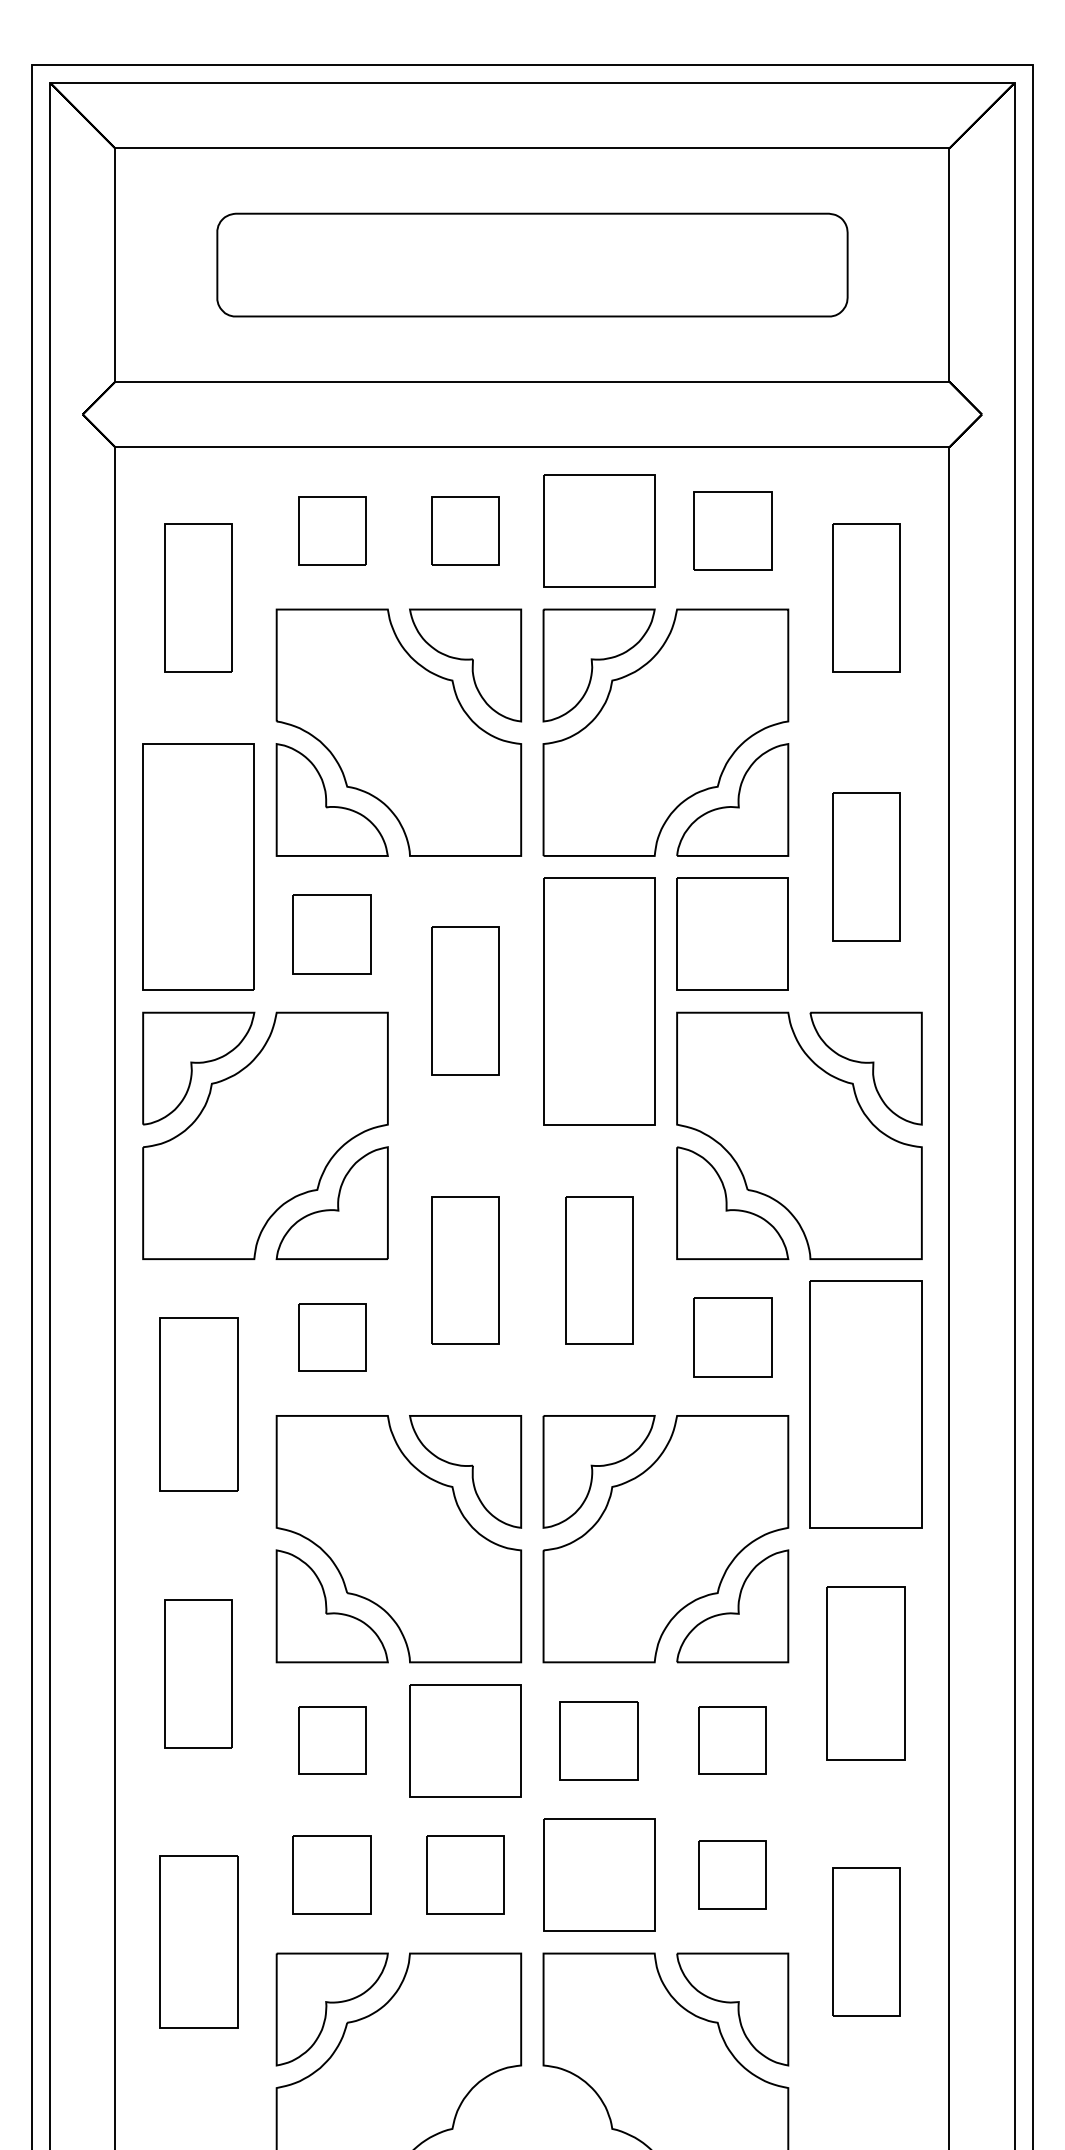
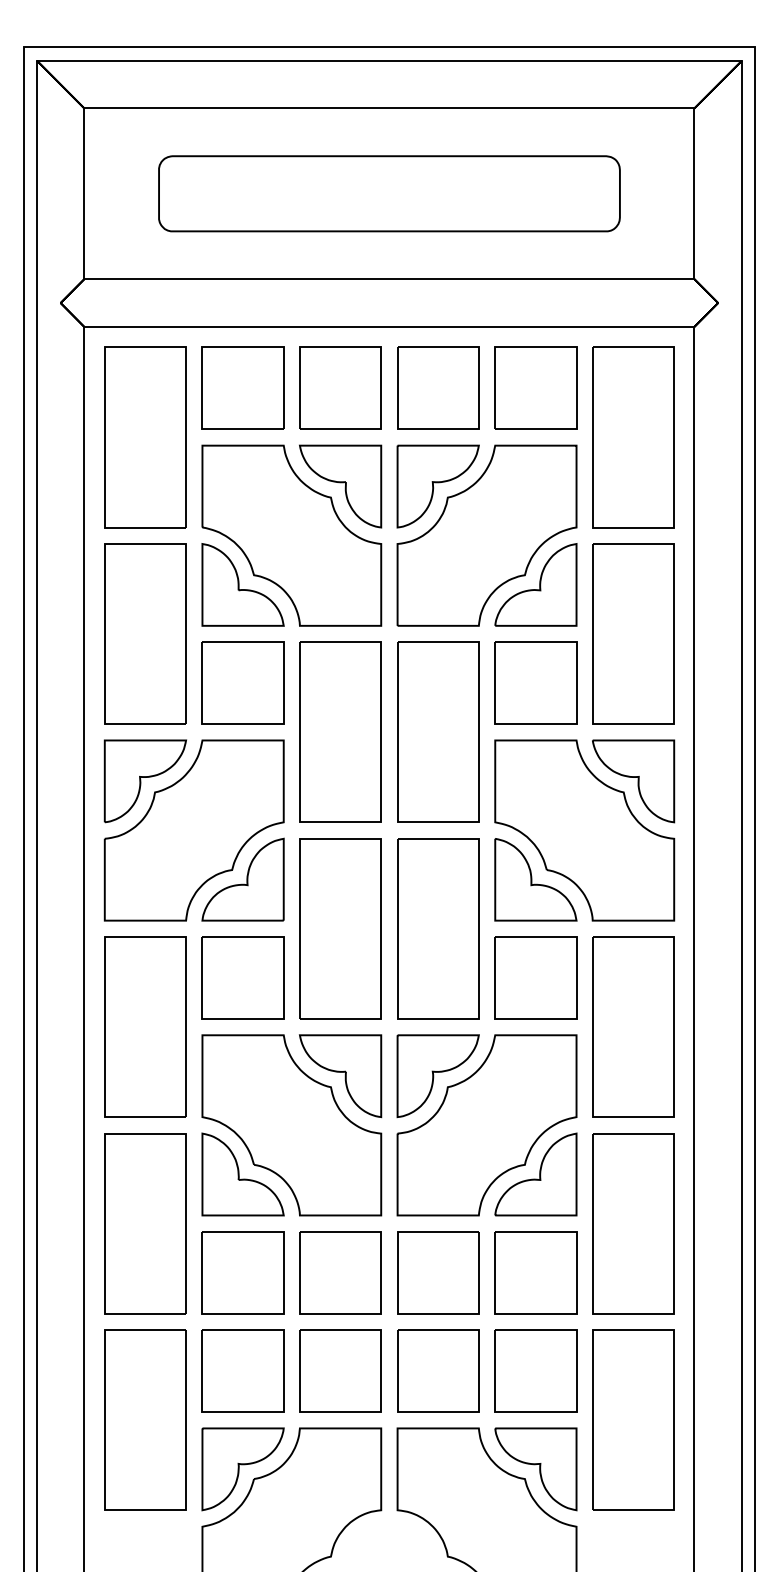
part: (331, 530) -> (242, 387), size x1.67
part: (465, 530) -> (340, 387), size x1.67
part: (732, 530) -> (535, 387), size x1.43
part: (198, 598) -> (145, 437), size x1.67
part: (866, 598) -> (633, 437), size x1.67
part: (866, 866) -> (633, 633), size x1.67
part: (331, 933) -> (242, 682), size x1.43
part: (465, 1000) -> (340, 731), size x1.67
part: (465, 1269) -> (340, 928), size x1.67
part: (599, 1269) -> (438, 928), size x1.67
part: (331, 1336) -> (242, 977), size x1.67
part: (732, 1336) -> (535, 977), size x1.43
part: (198, 1403) -> (145, 1026), size x1.43
part: (198, 1673) -> (145, 1223), size x1.67
part: (866, 1673) -> (633, 1223), size x1.43
part: (331, 1740) -> (242, 1272), size x1.67
part: (599, 1740) -> (438, 1272), size x1.43
part: (732, 1740) -> (535, 1272), size x1.67
part: (331, 1874) -> (242, 1370), size x1.43
part: (465, 1874) -> (340, 1370), size x1.43
part: (732, 1874) -> (535, 1370), size x1.67
part: (198, 1941) -> (145, 1419), size x1.43
part: (866, 1941) -> (633, 1419), size x1.67

